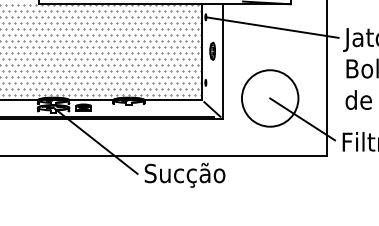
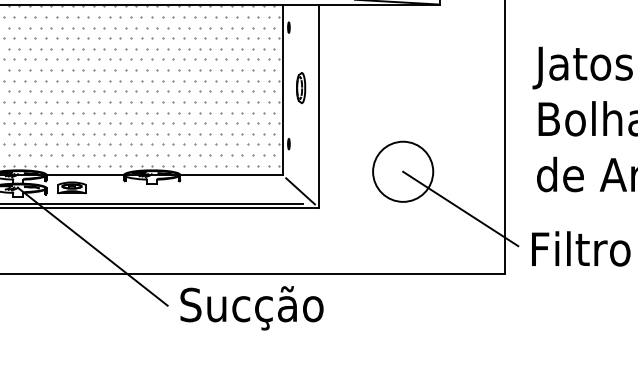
line: (271, 27) -> (405, 45), removed
circle: (269, 98) -> (401, 171), size x0.6

